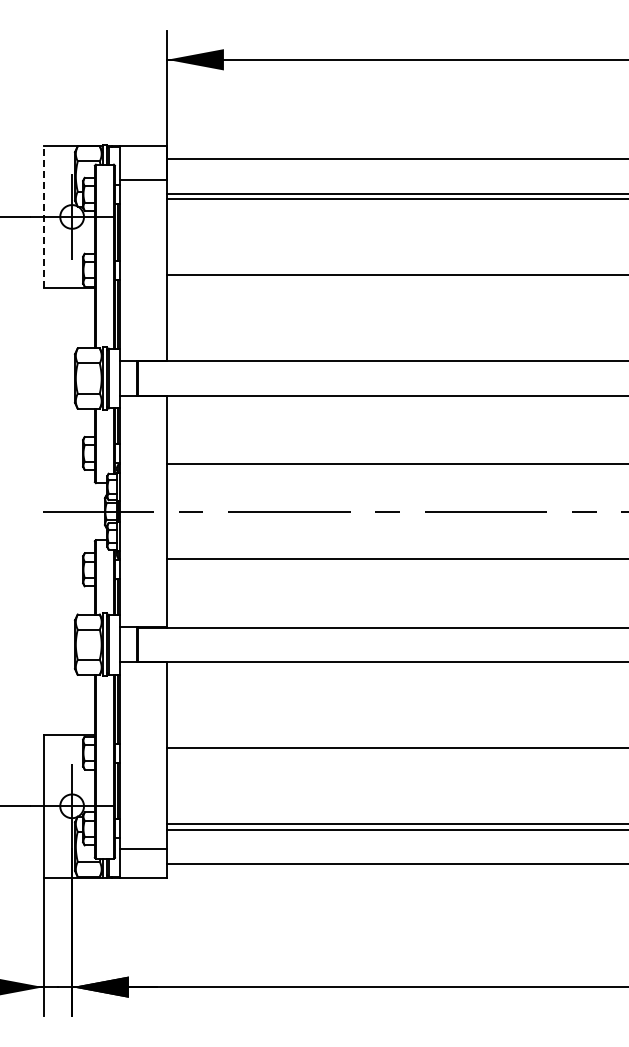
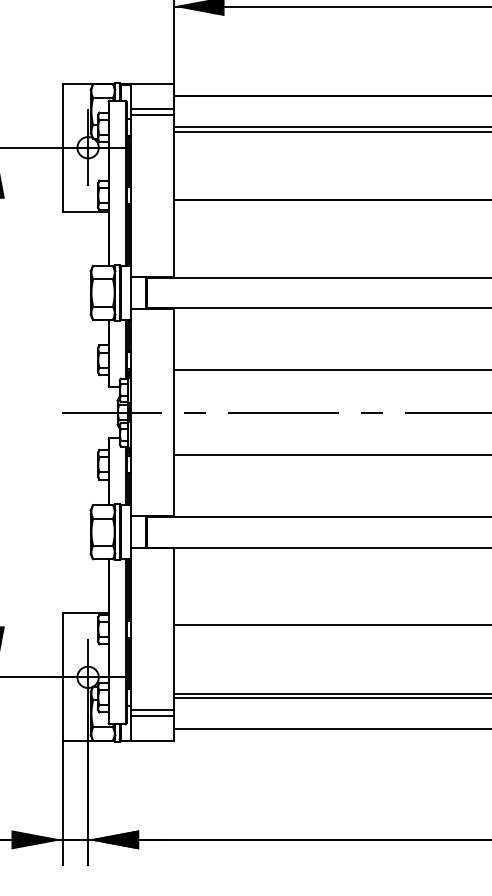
line: (143, 173) -> (152, 108), added
line: (43, 216) -> (62, 147), dashed -> solid
line: (143, 843) -> (152, 710), added

